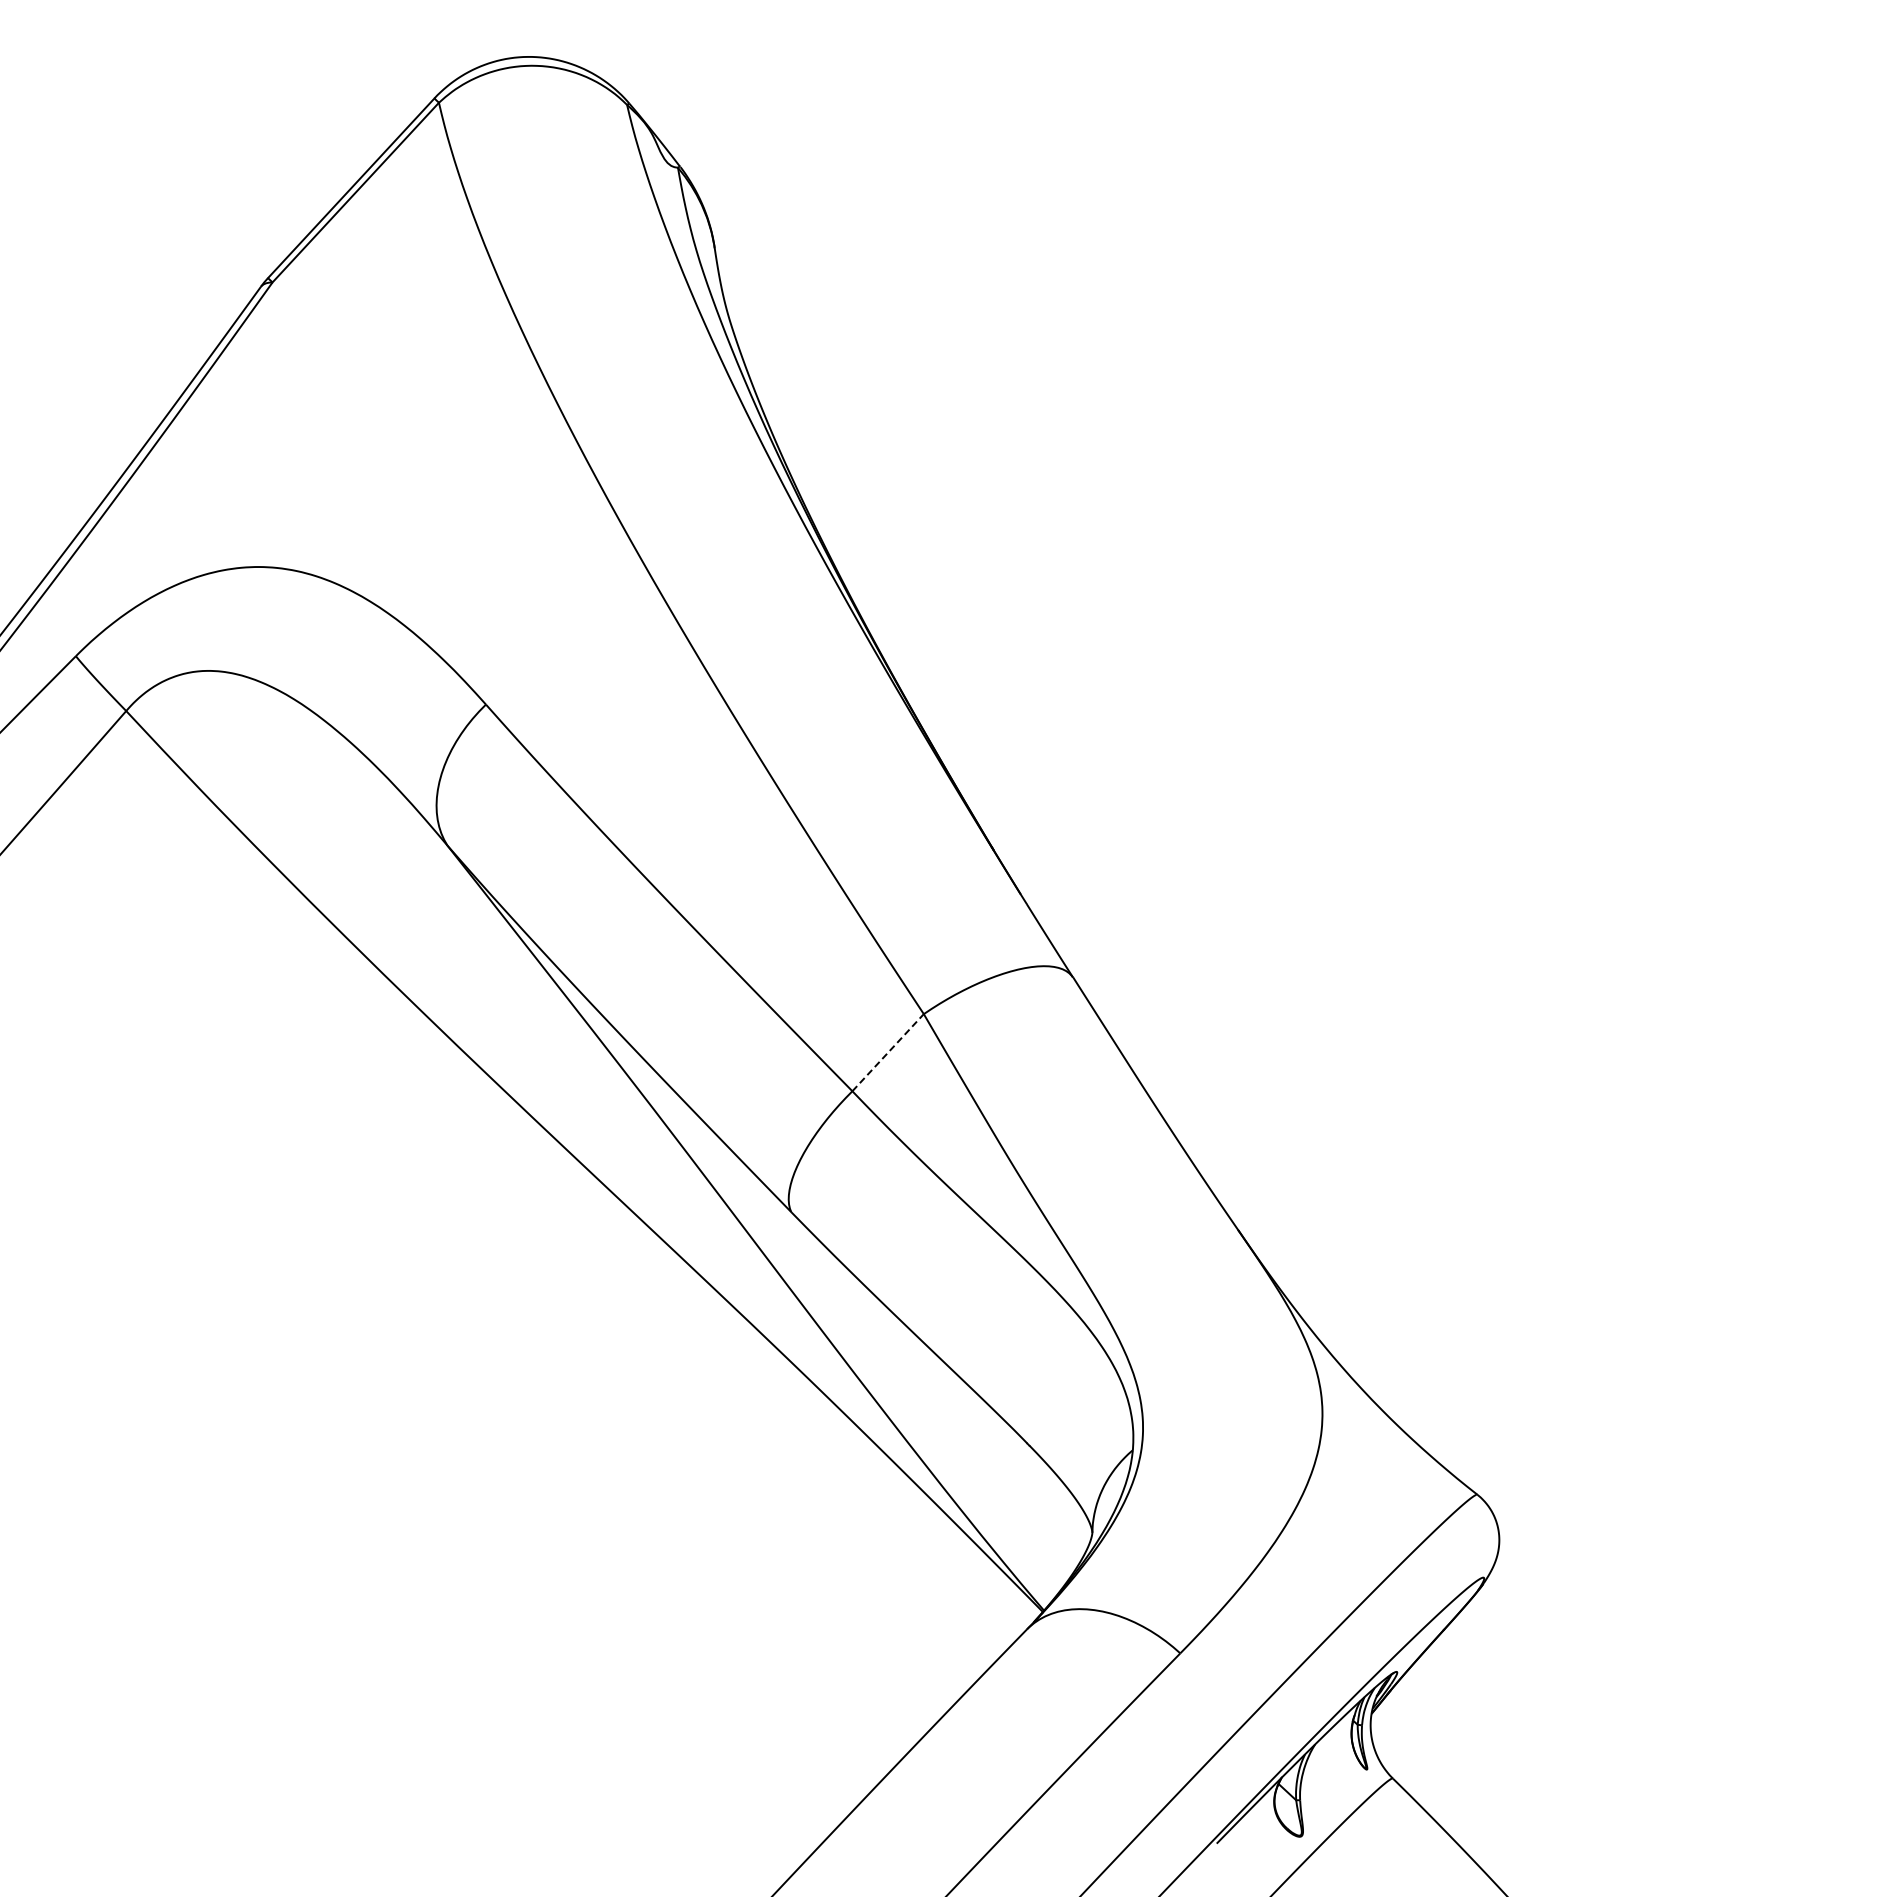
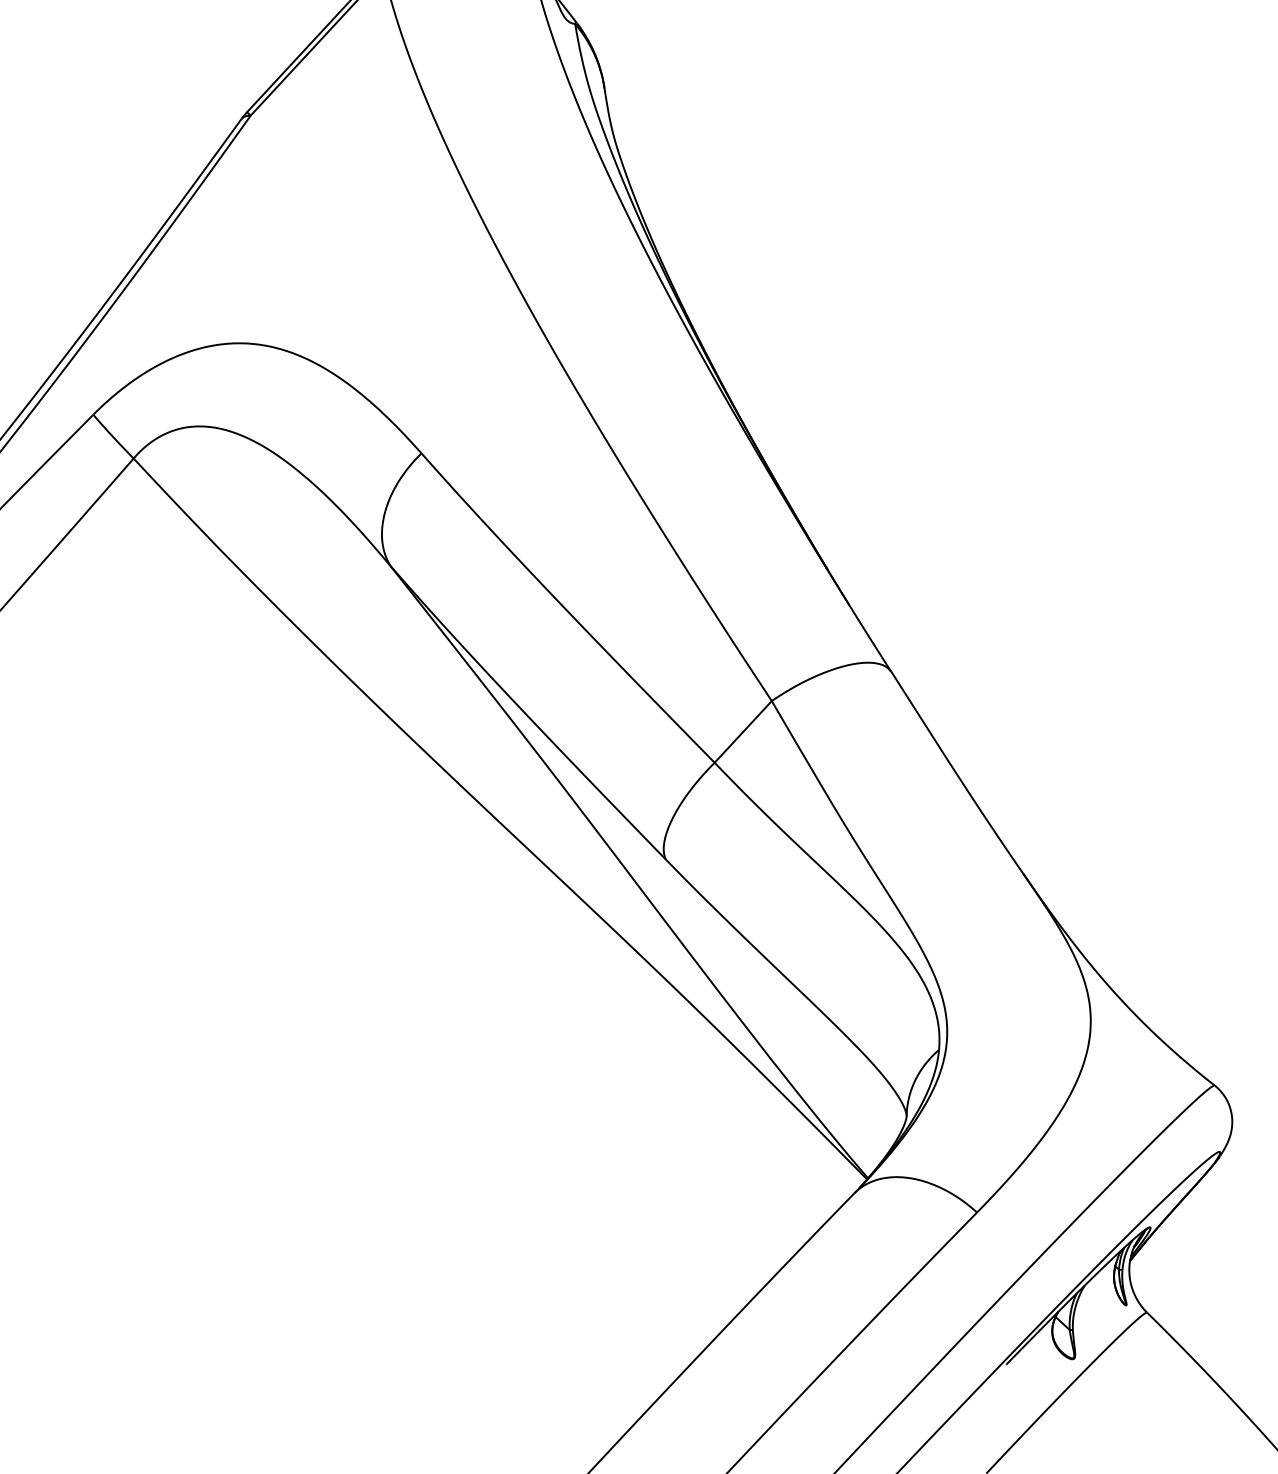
line: (888, 1052) -> (743, 731), dashed -> solid

